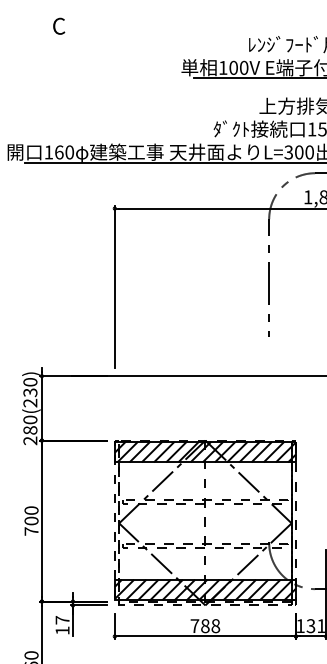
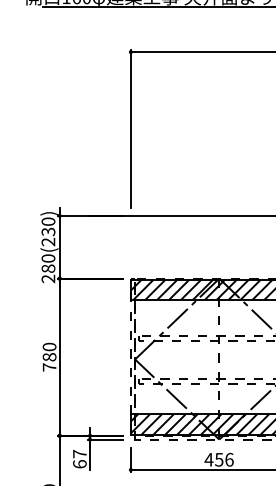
text: (31, 520) -> (49, 356), 700 -> 780
text: (205, 626) -> (219, 460), 788 -> 456
text: (62, 630) -> (79, 464), 17 -> 67

